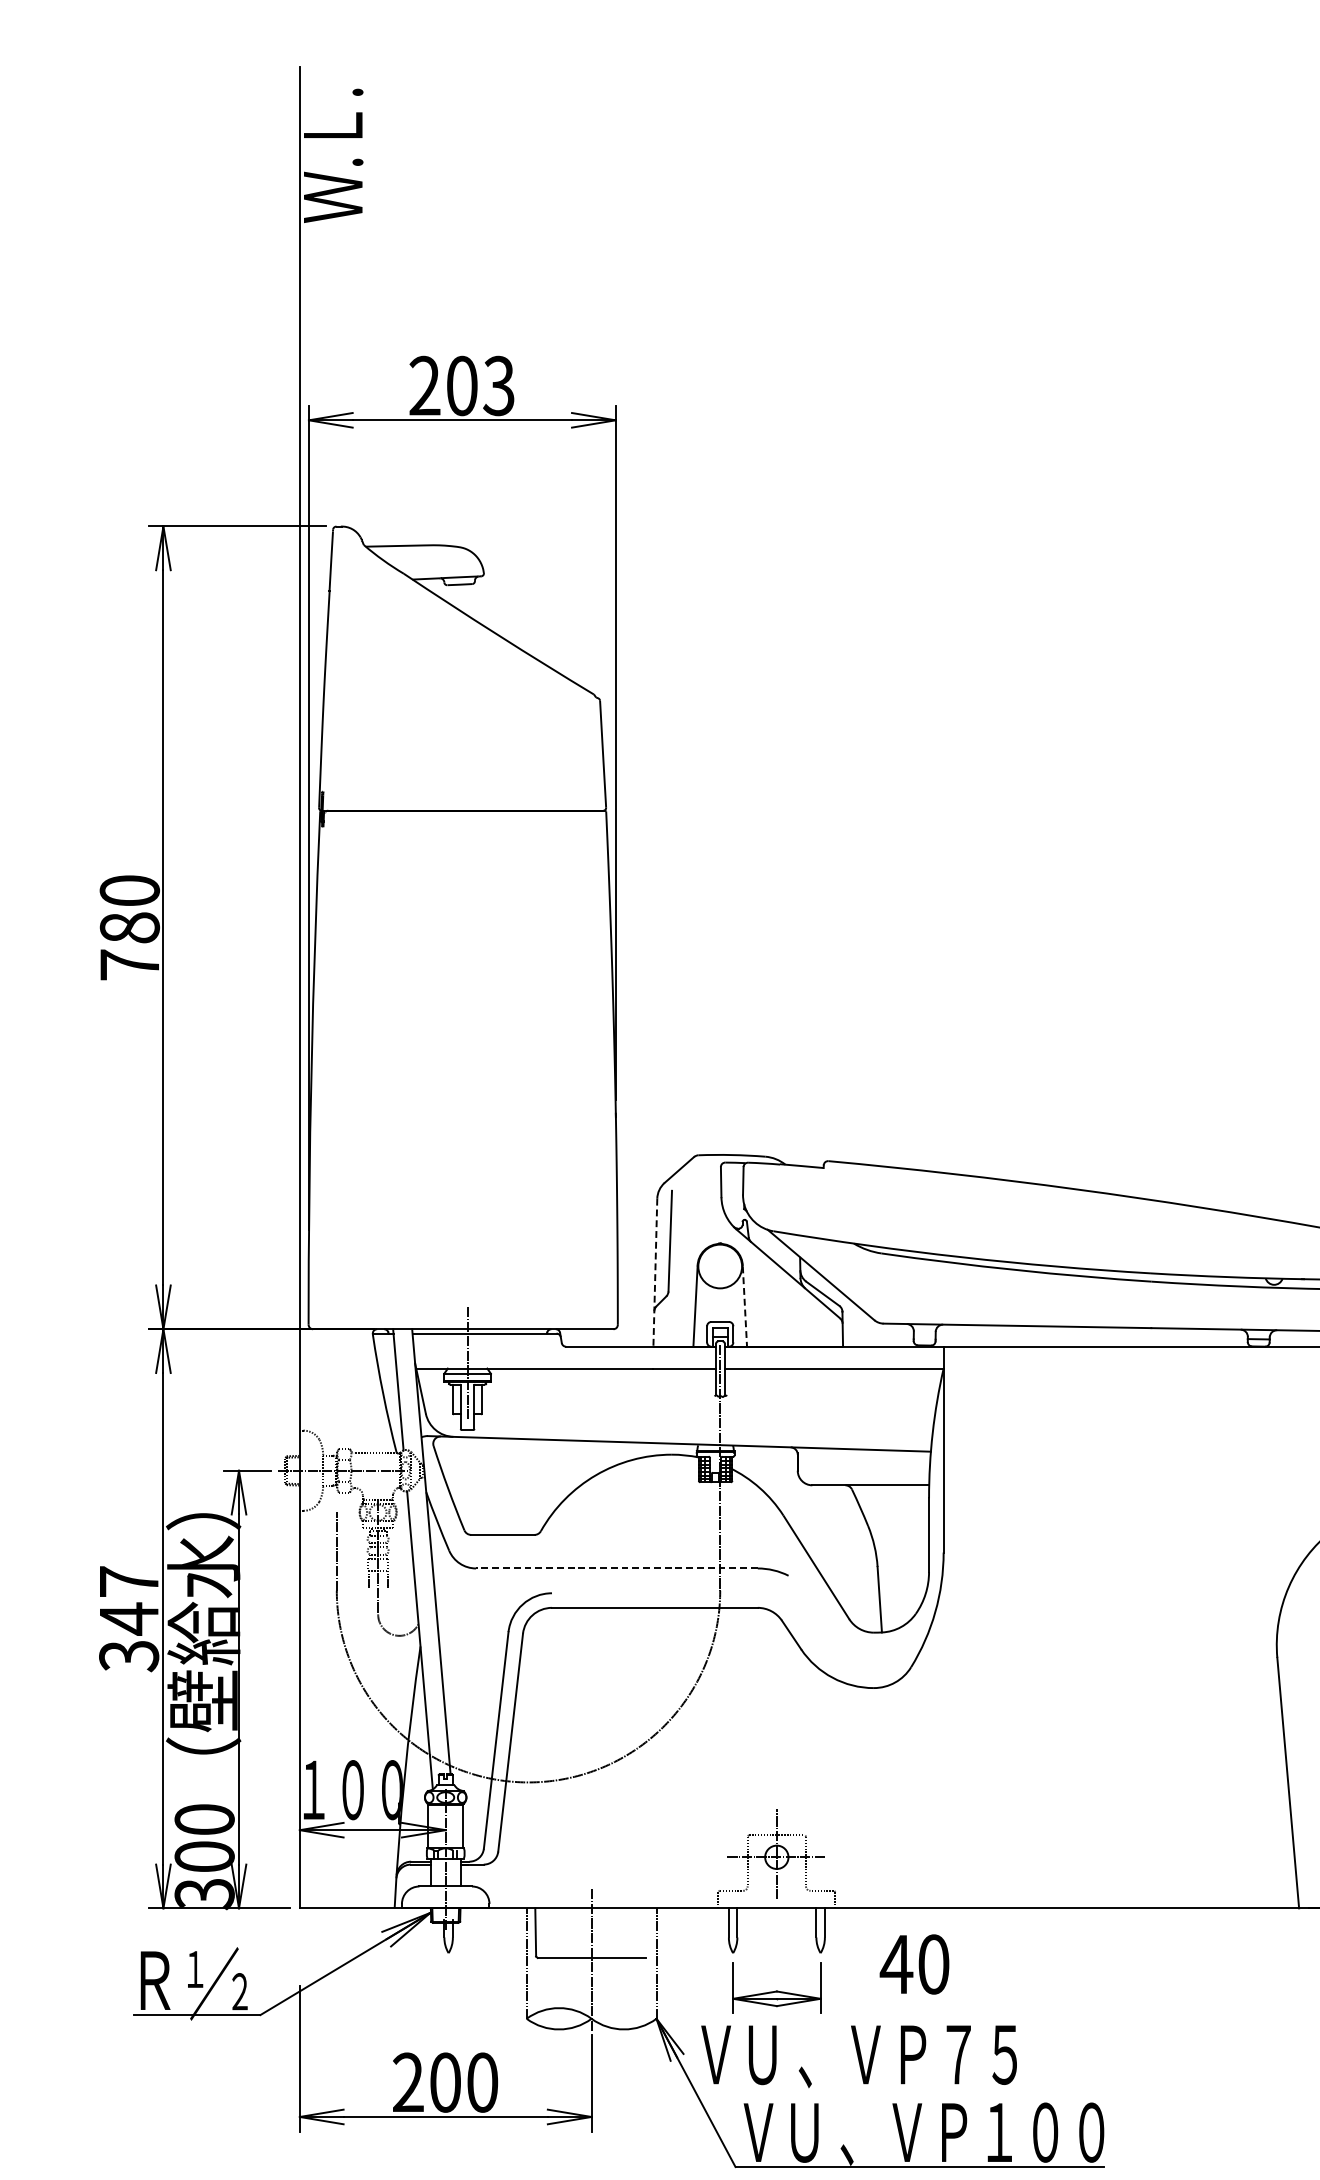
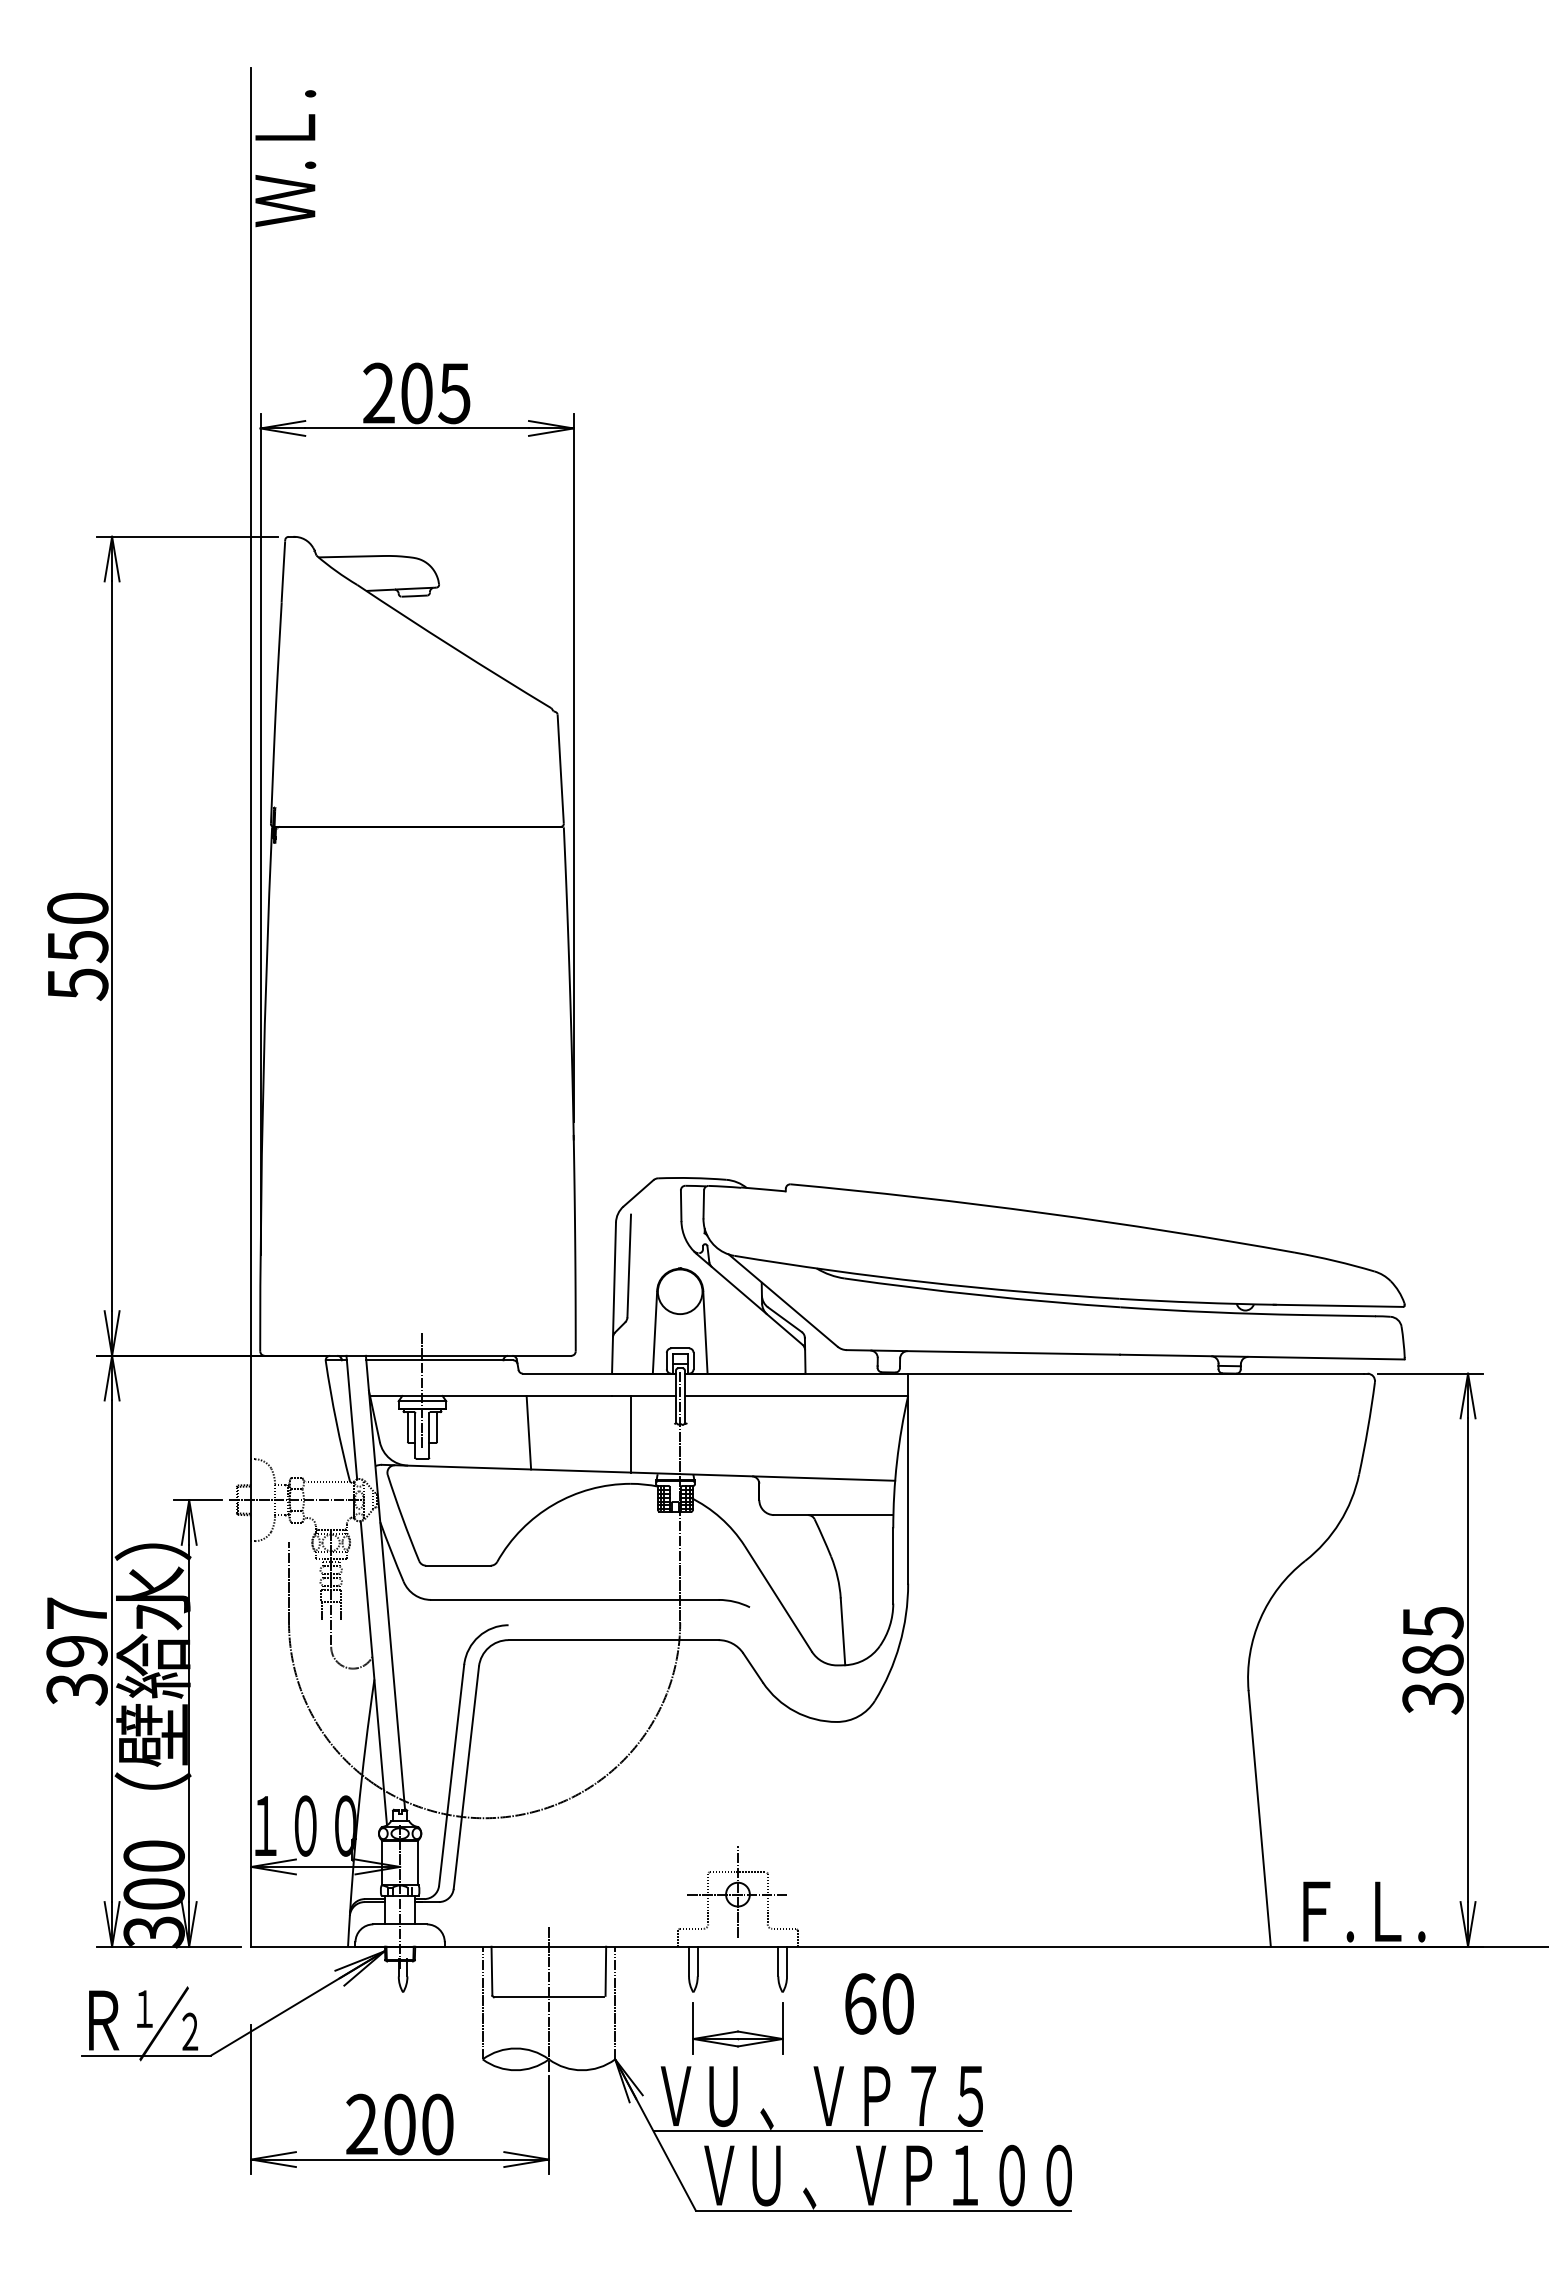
text: (499, 385) -> (454, 392), 203 -> 205
text: (129, 946) -> (77, 965), 780 -> 550
line: (655, 1273) -> (614, 1298), dashed -> solid
line: (745, 1306) -> (705, 1332), dashed -> solid
line: (571, 1404) -> (528, 1432), added
line: (671, 1406) -> (630, 1434), added
line: (616, 1568) -> (574, 1599), dashed -> solid
text: (128, 1619) -> (76, 1651), 347 -> 397
line: (647, 1931) -> (605, 1970), added
text: (896, 1964) -> (860, 2003), 40 -> 60
line: (854, 2089) -> (817, 2131), added

